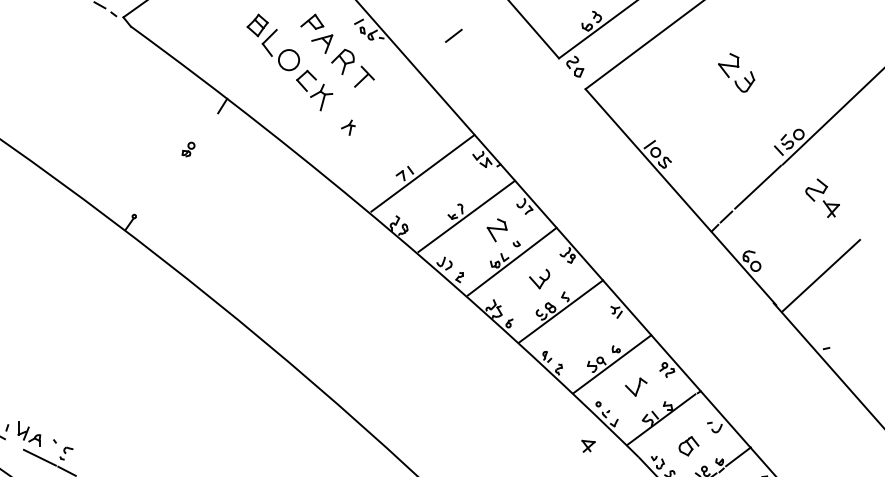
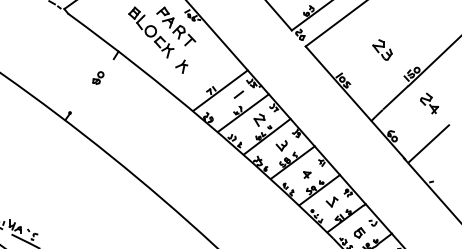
line: (453, 35) -> (238, 94), moved
part: (736, 71) -> (382, 49), moved
part: (347, 127) -> (181, 66), size x1.67
part: (188, 148) -> (98, 77), size x1.67
part: (588, 445) -> (307, 174), moved

